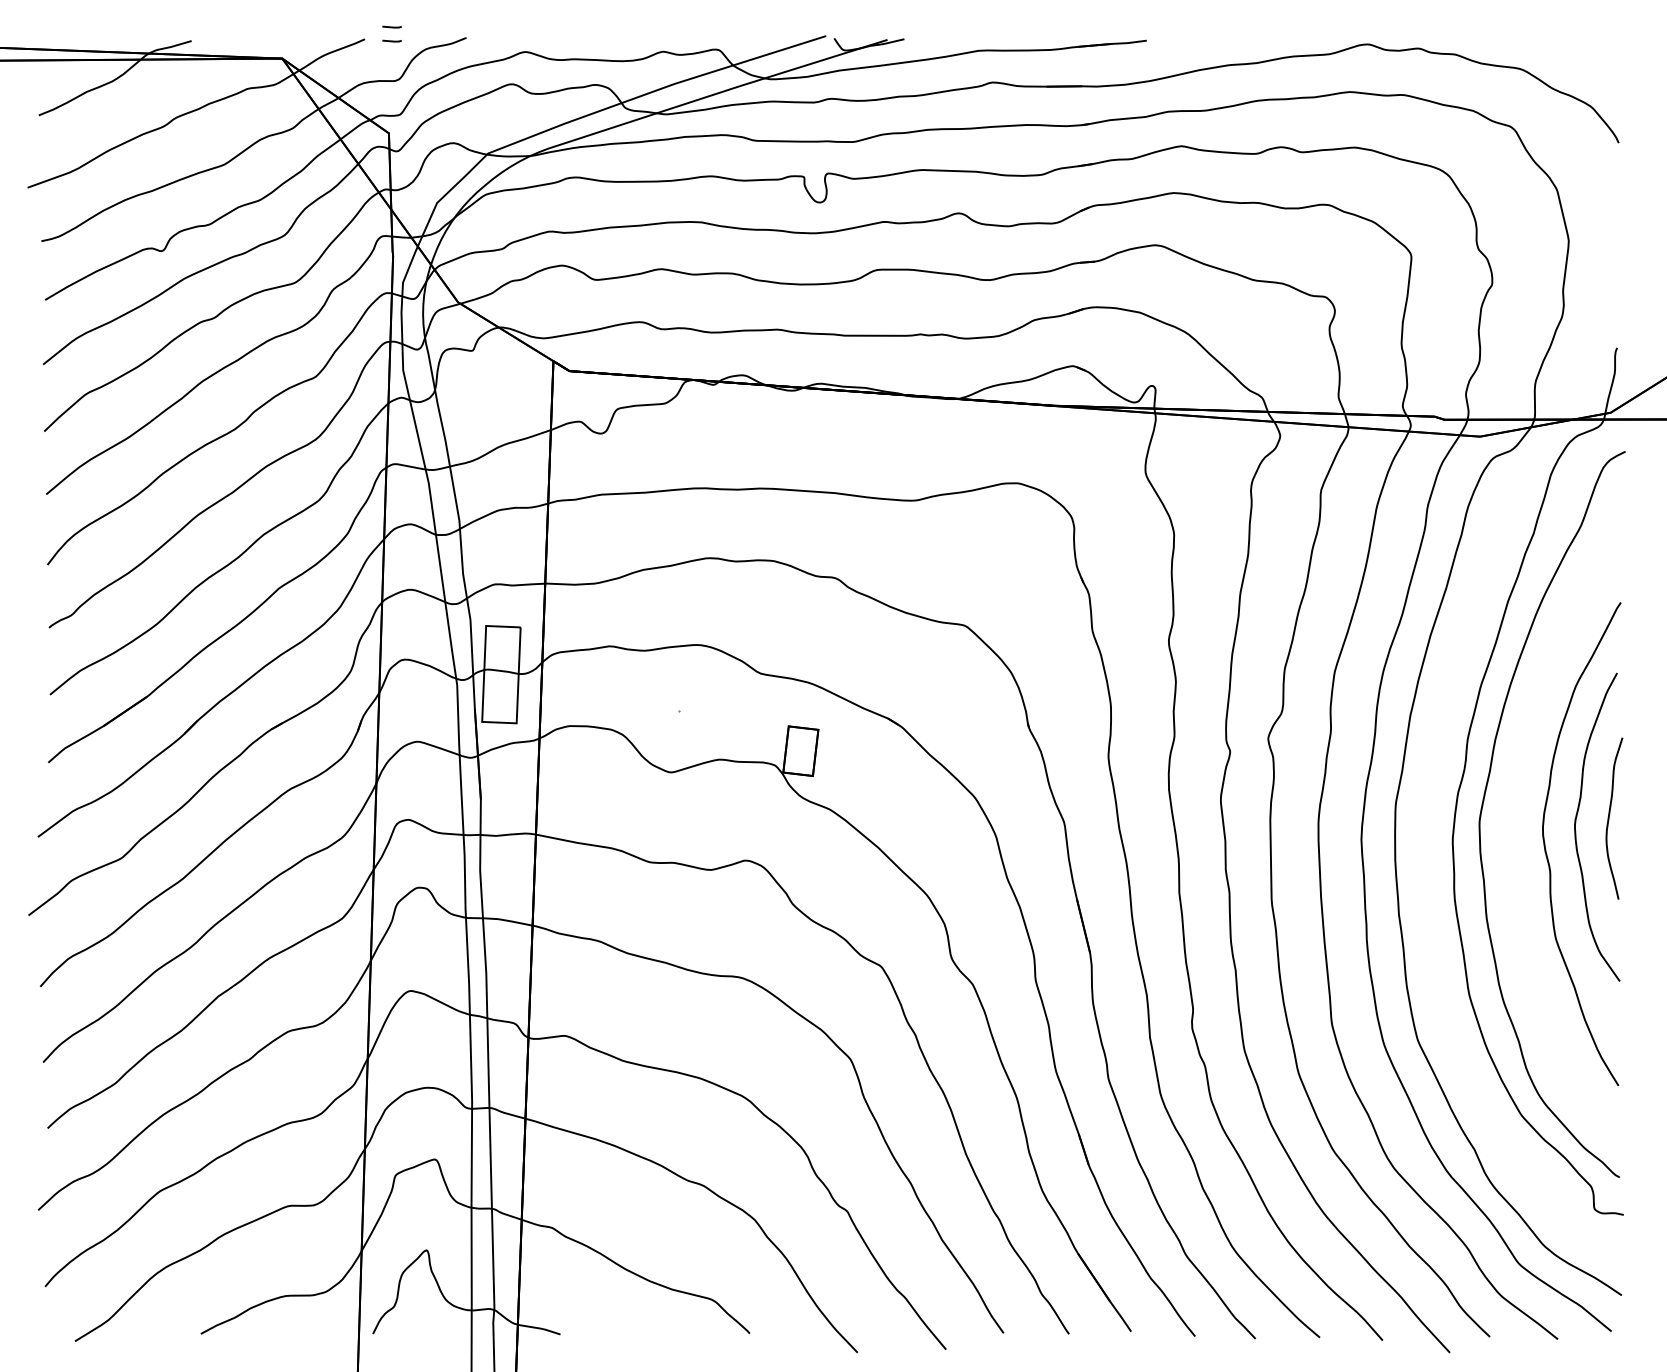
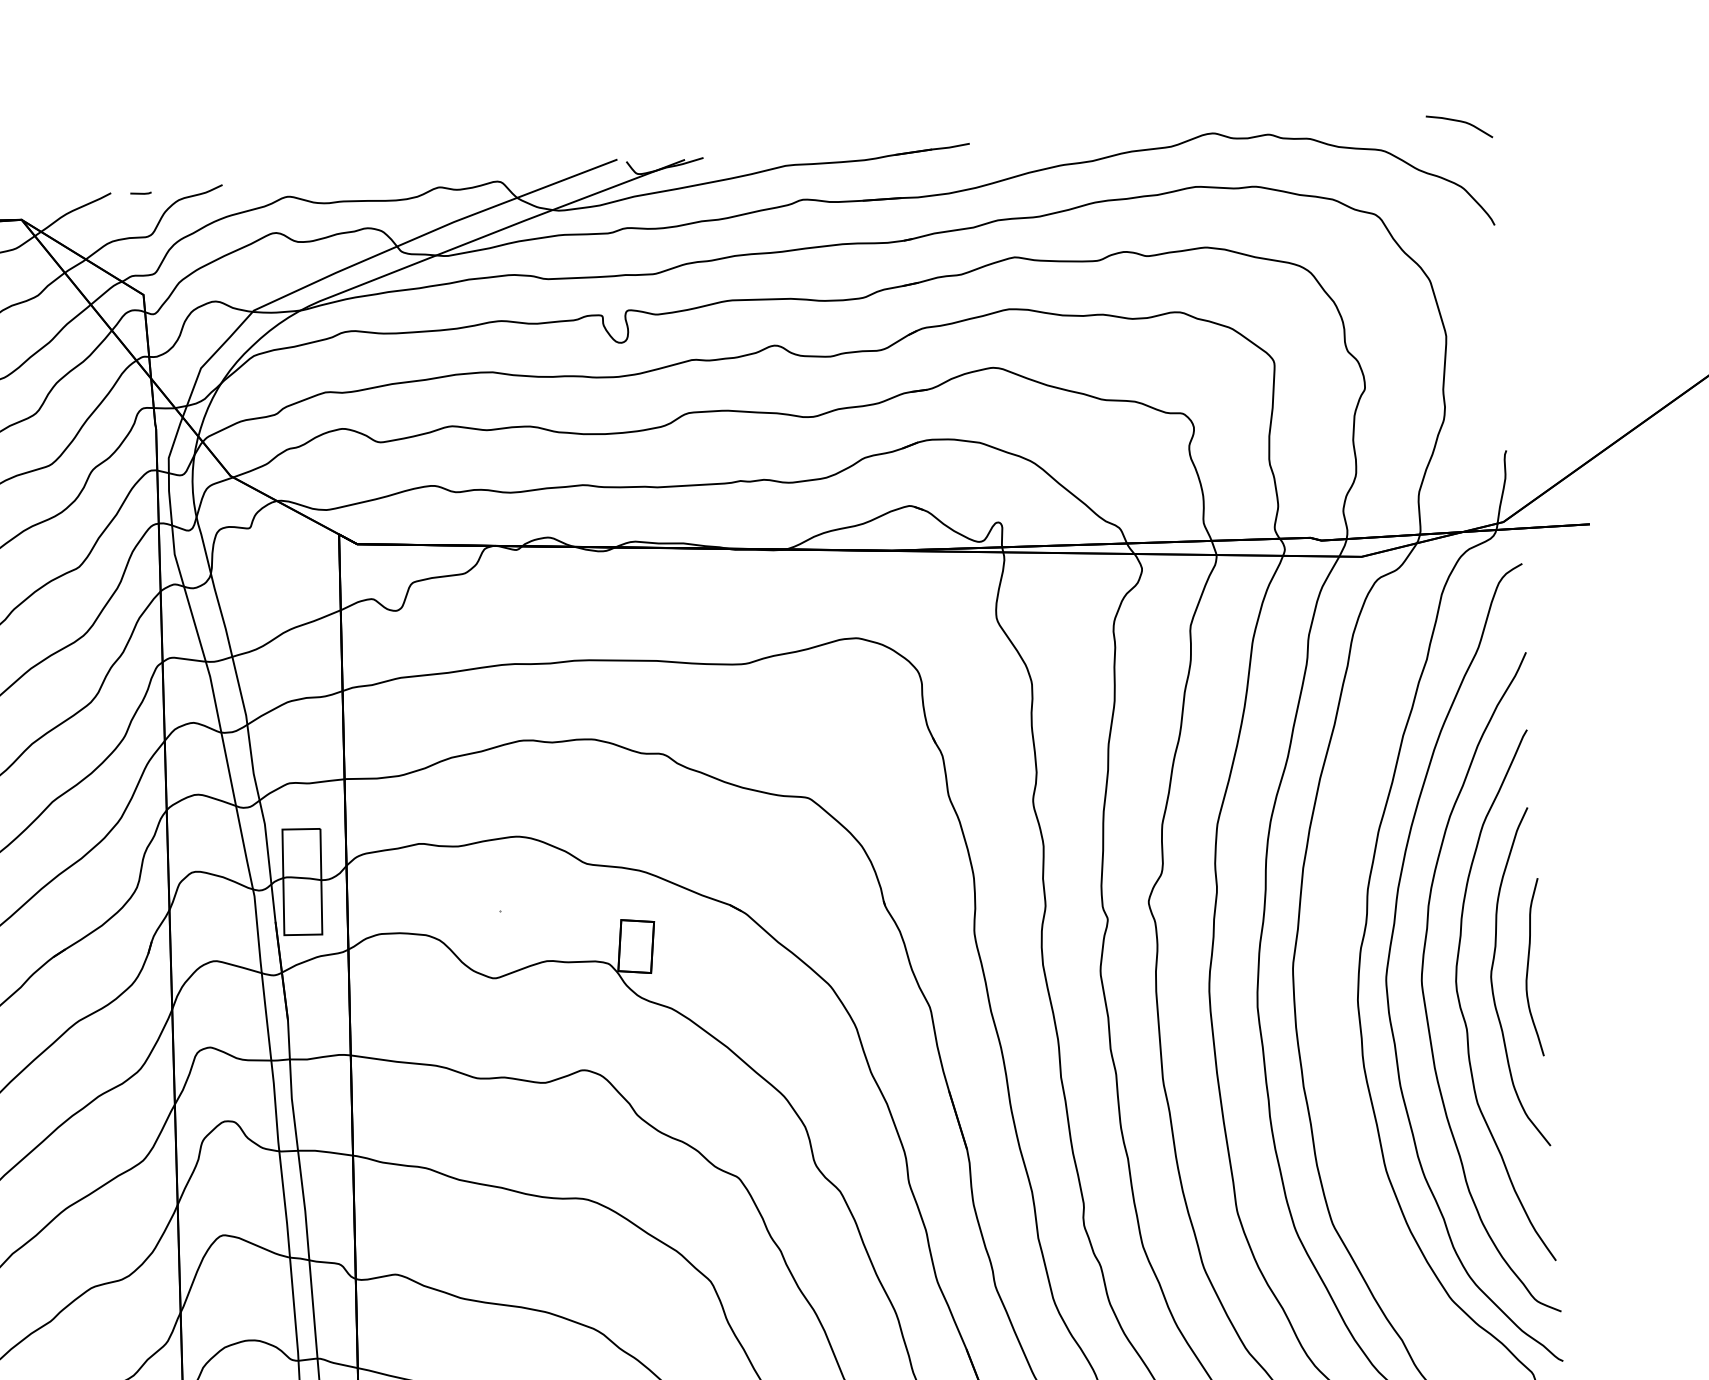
line: (391, 26) -> (139, 177), removed
curve: (1594, 48) -> (1461, 123), added
curve: (1513, 833) -> (1424, 990), added

